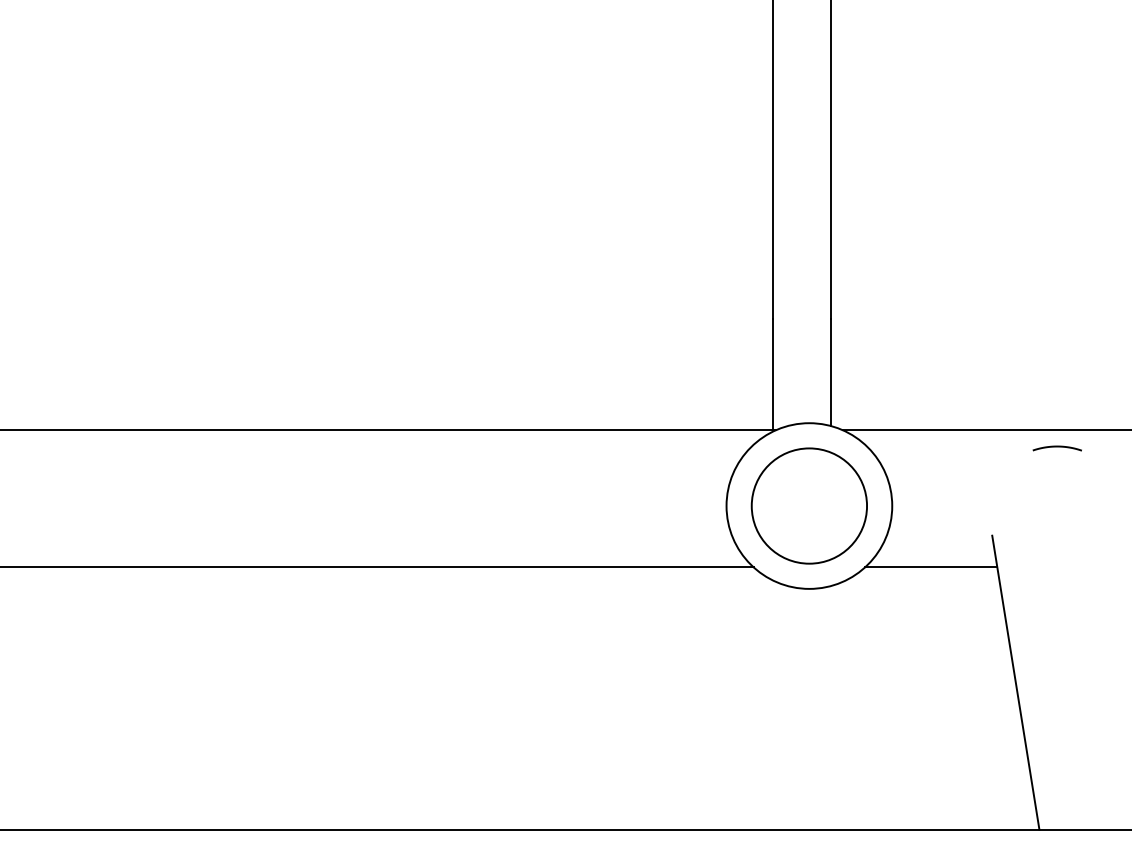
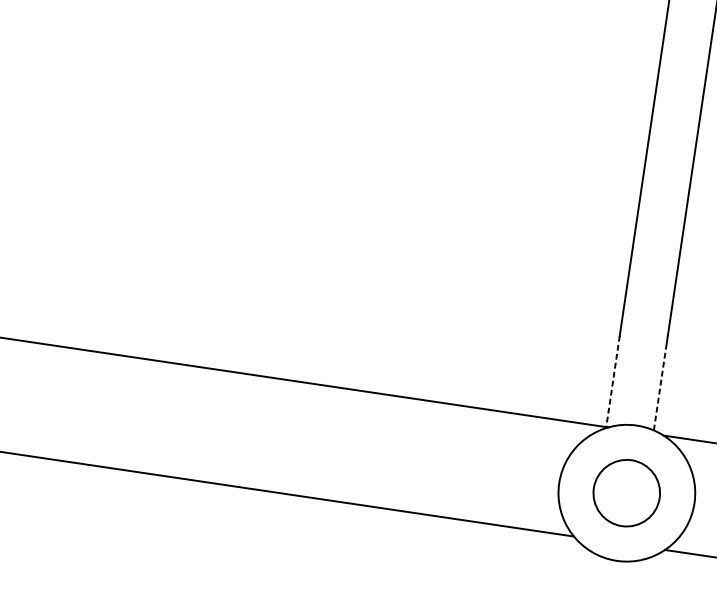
line: (830, 372) -> (660, 386), solid -> dashed
line: (773, 374) -> (613, 381), solid -> dashed
circle: (808, 505) -> (626, 492), size x0.7

